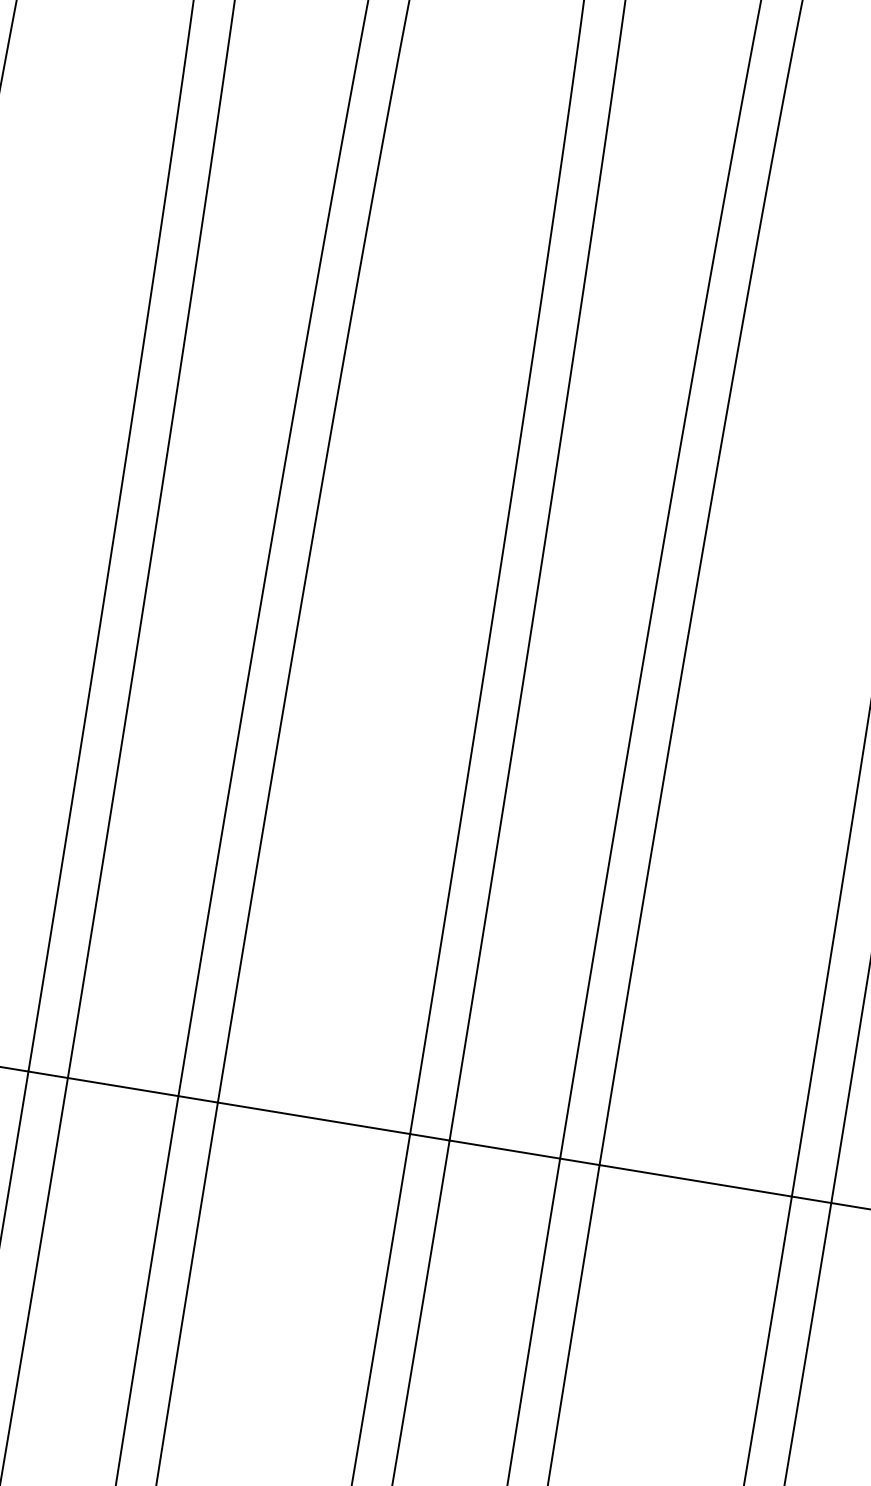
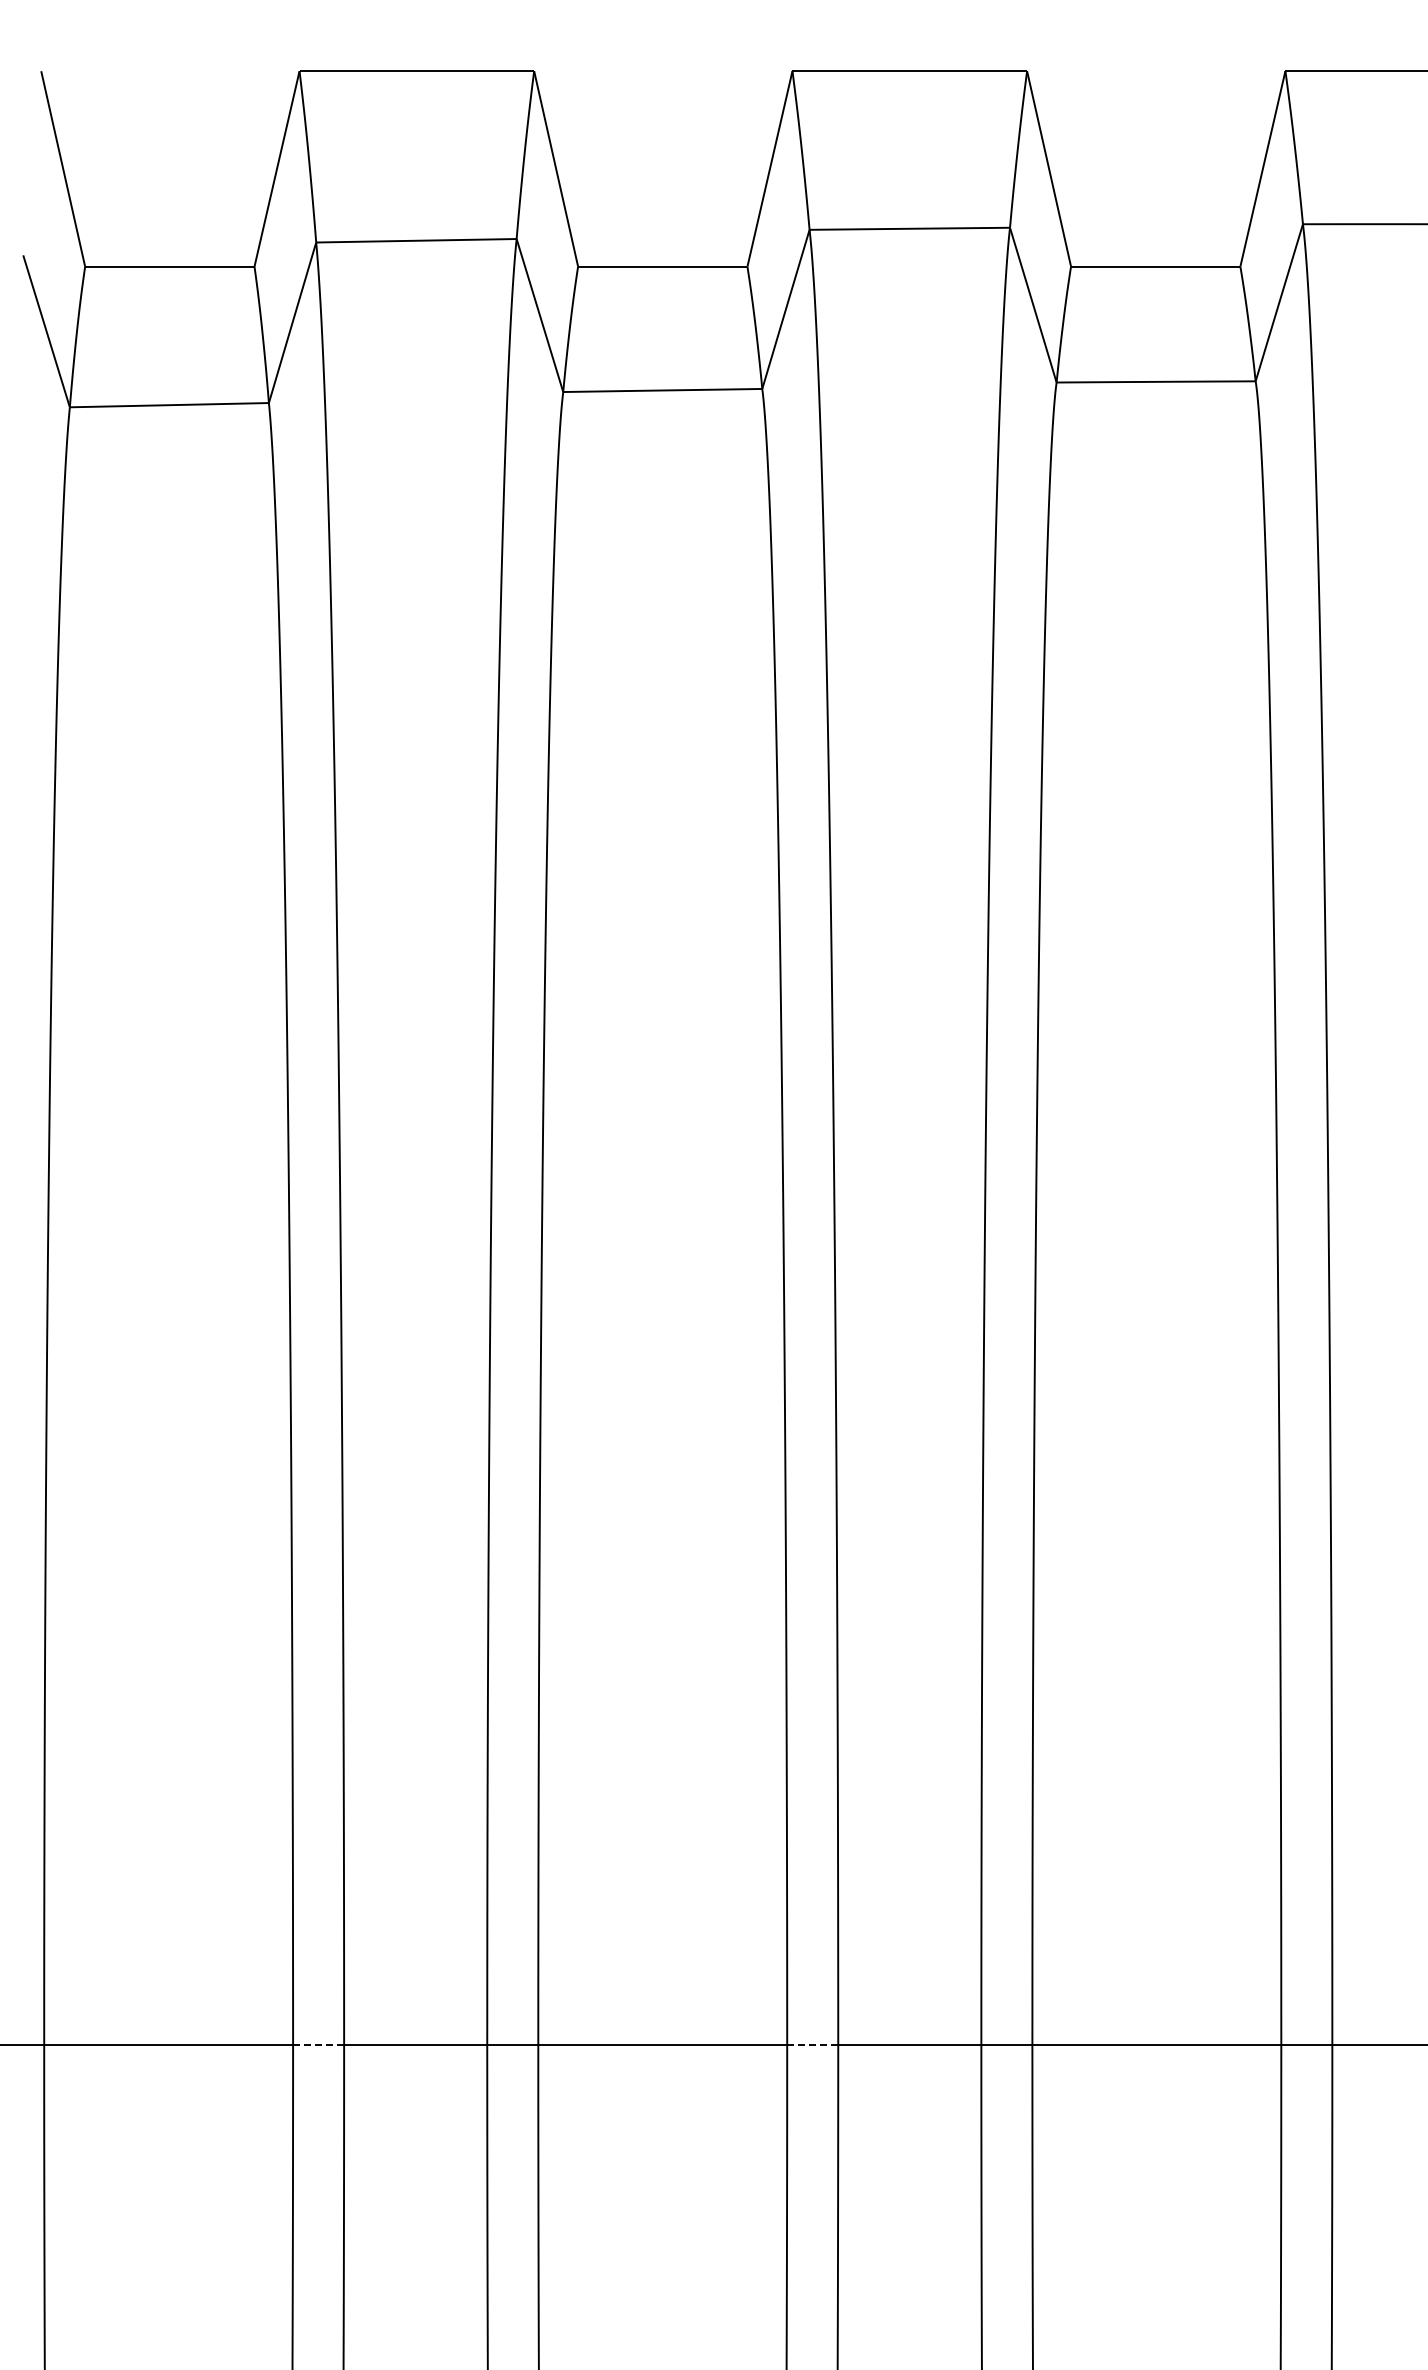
line: (48, 1074) -> (318, 2044), solid -> dashed
line: (429, 1136) -> (812, 2044), solid -> dashed

